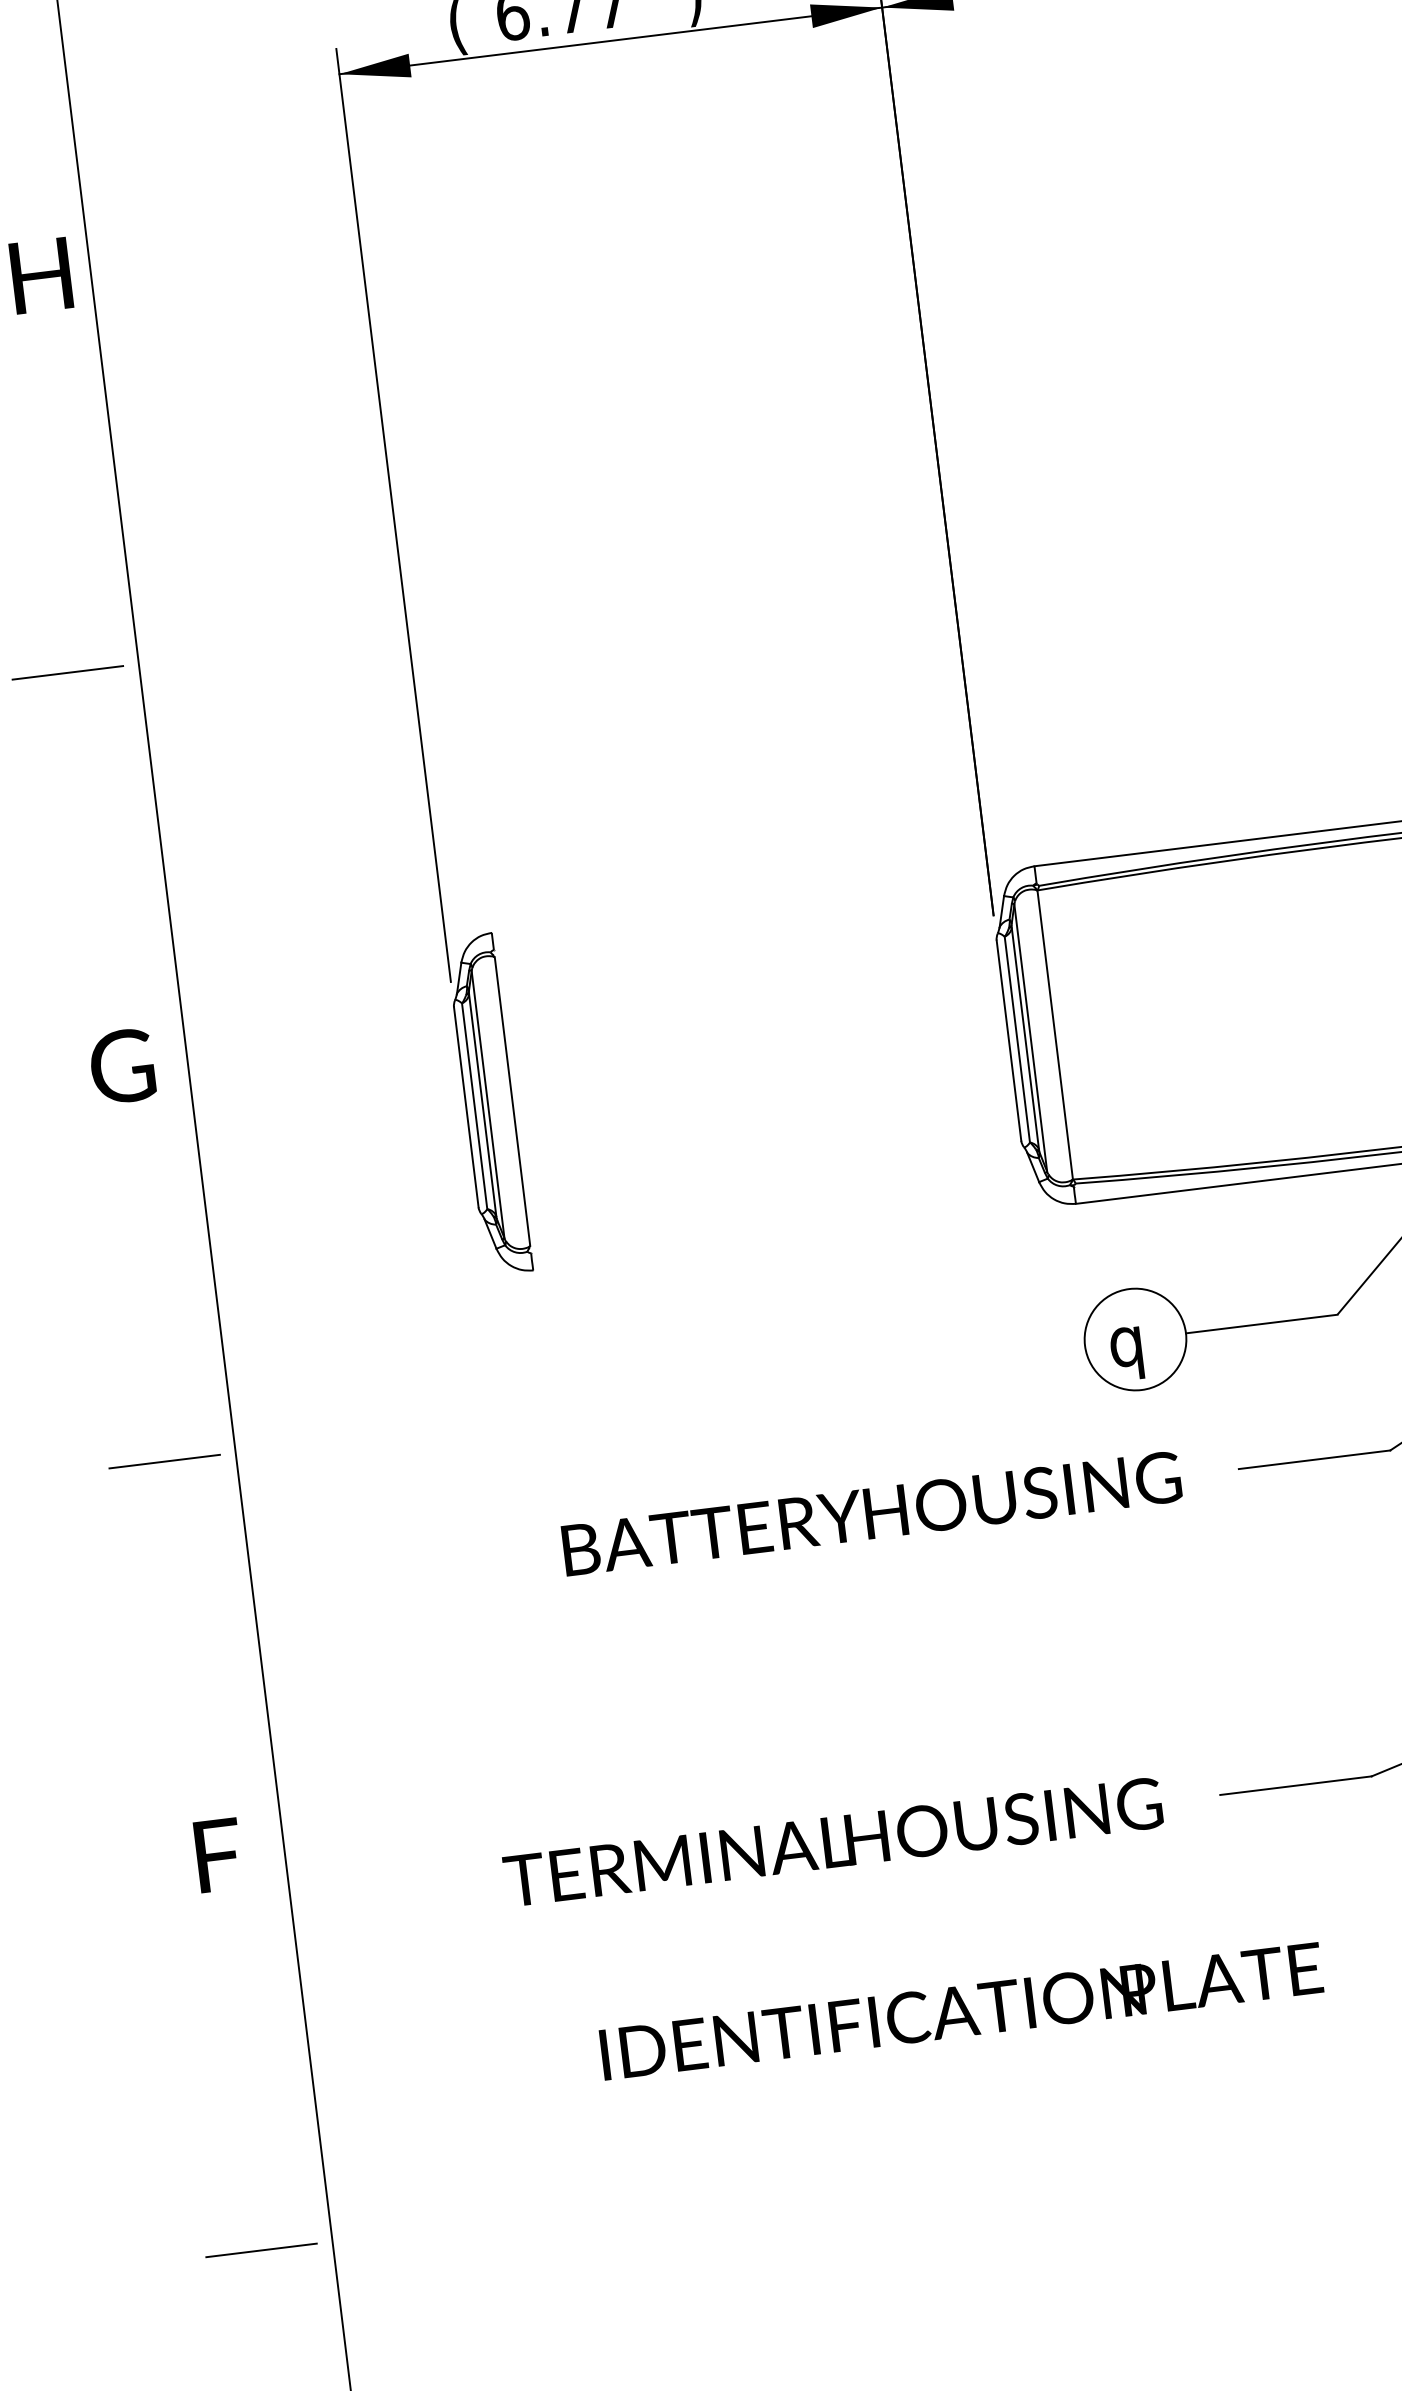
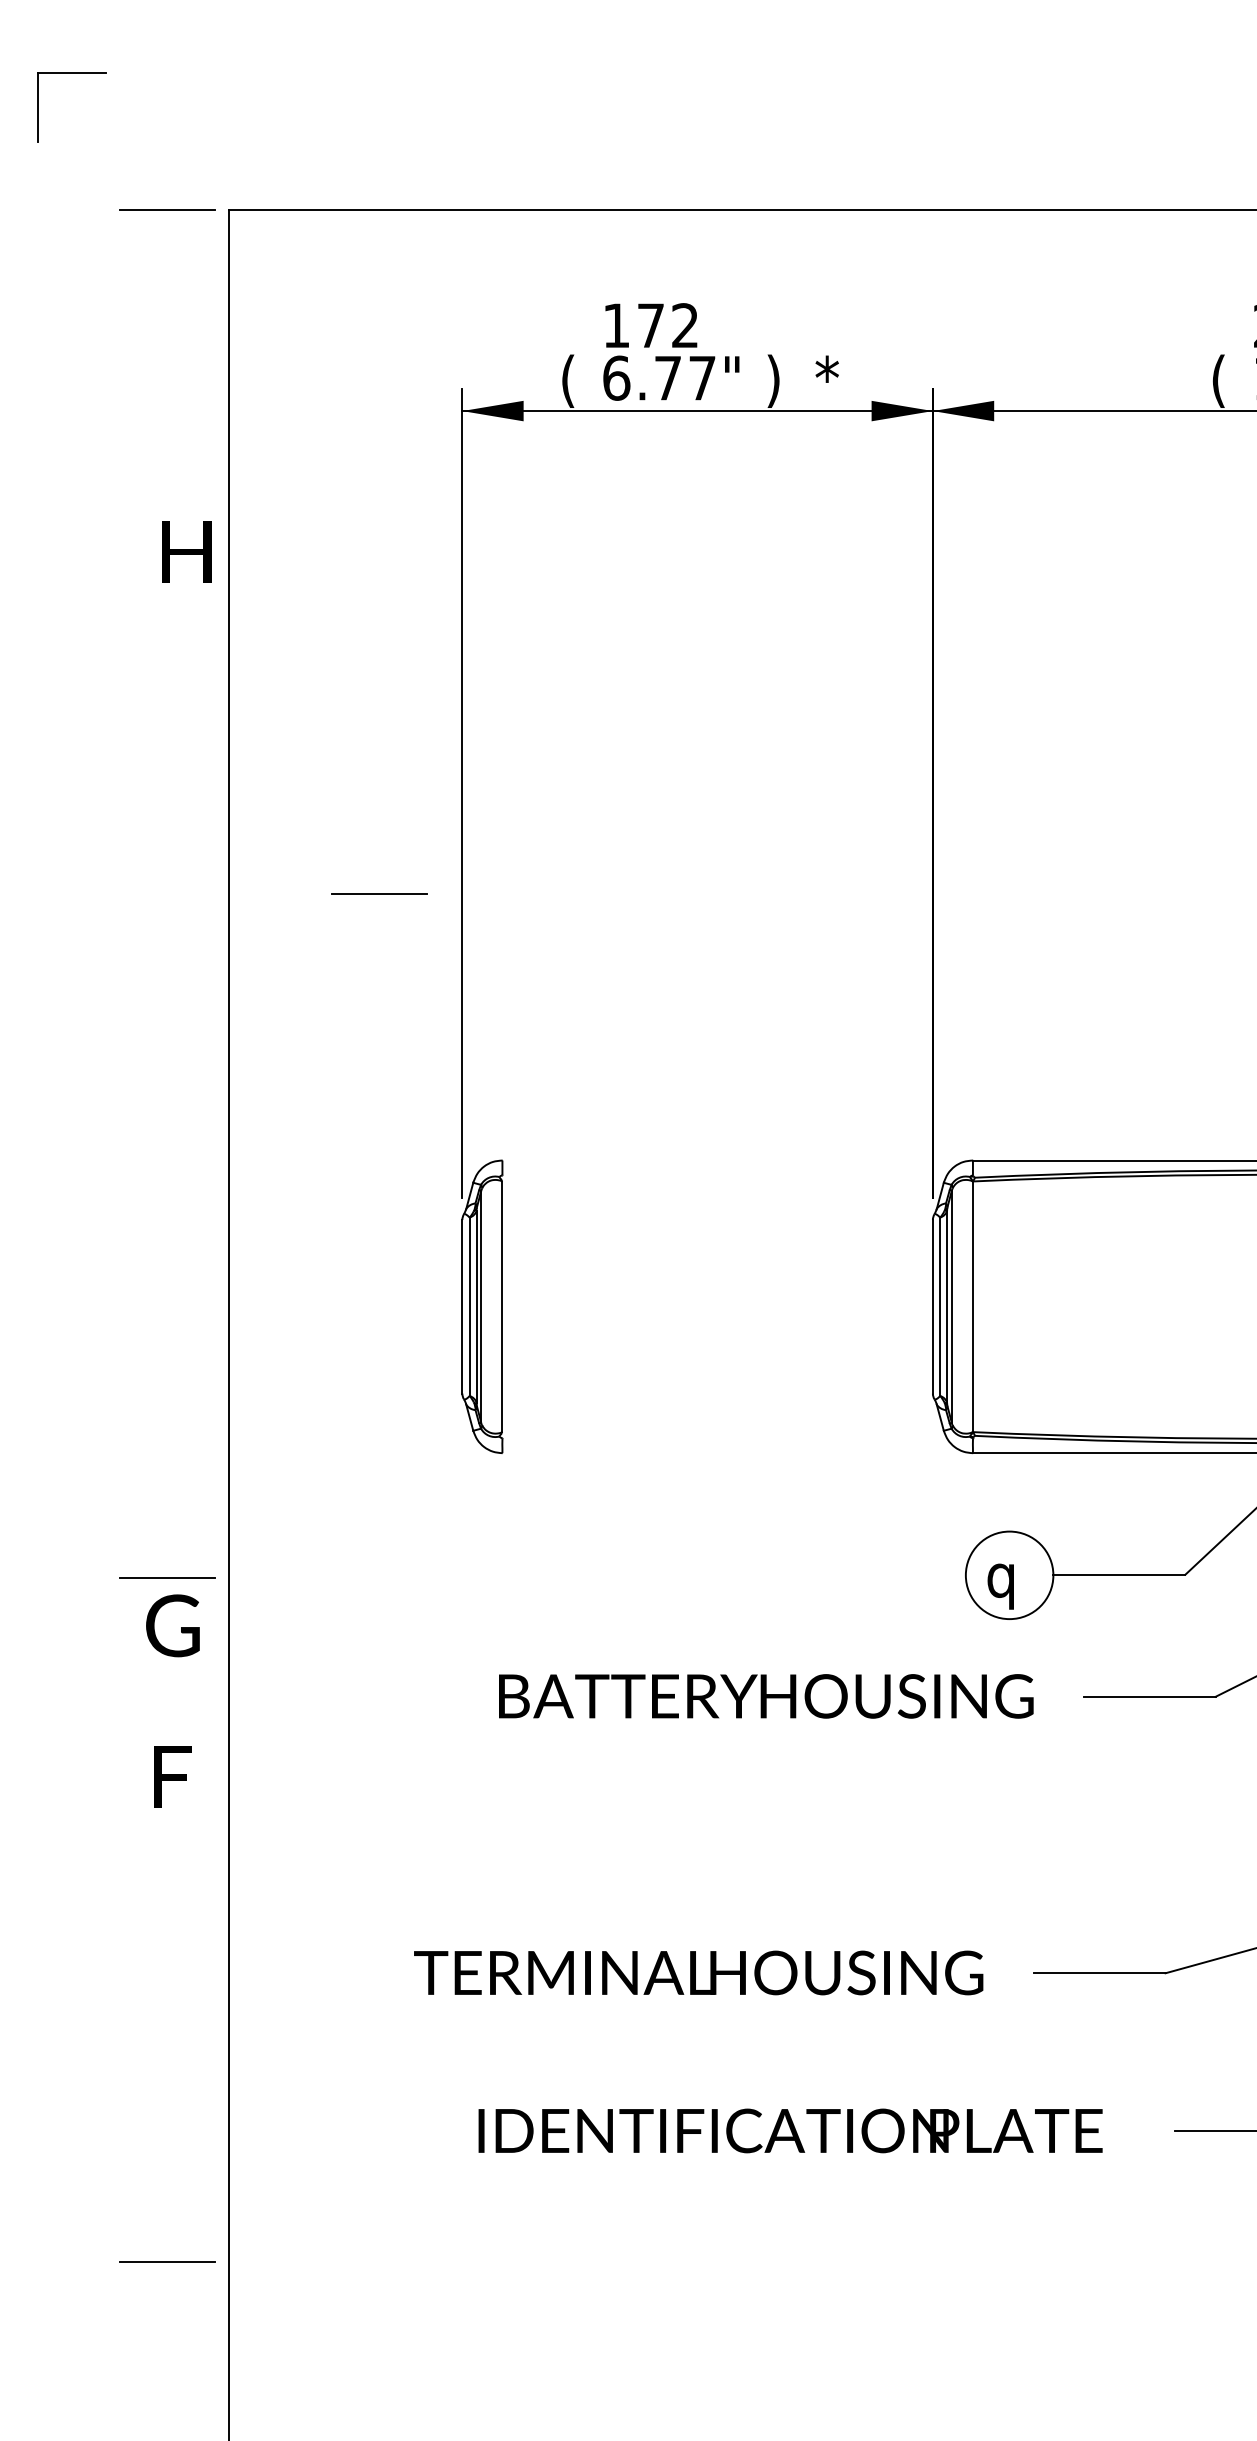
line: (67, 672) -> (379, 893), moved
text: (121, 1066) -> (172, 1625), moved
text: (218, 1855) -> (172, 1776), moved

